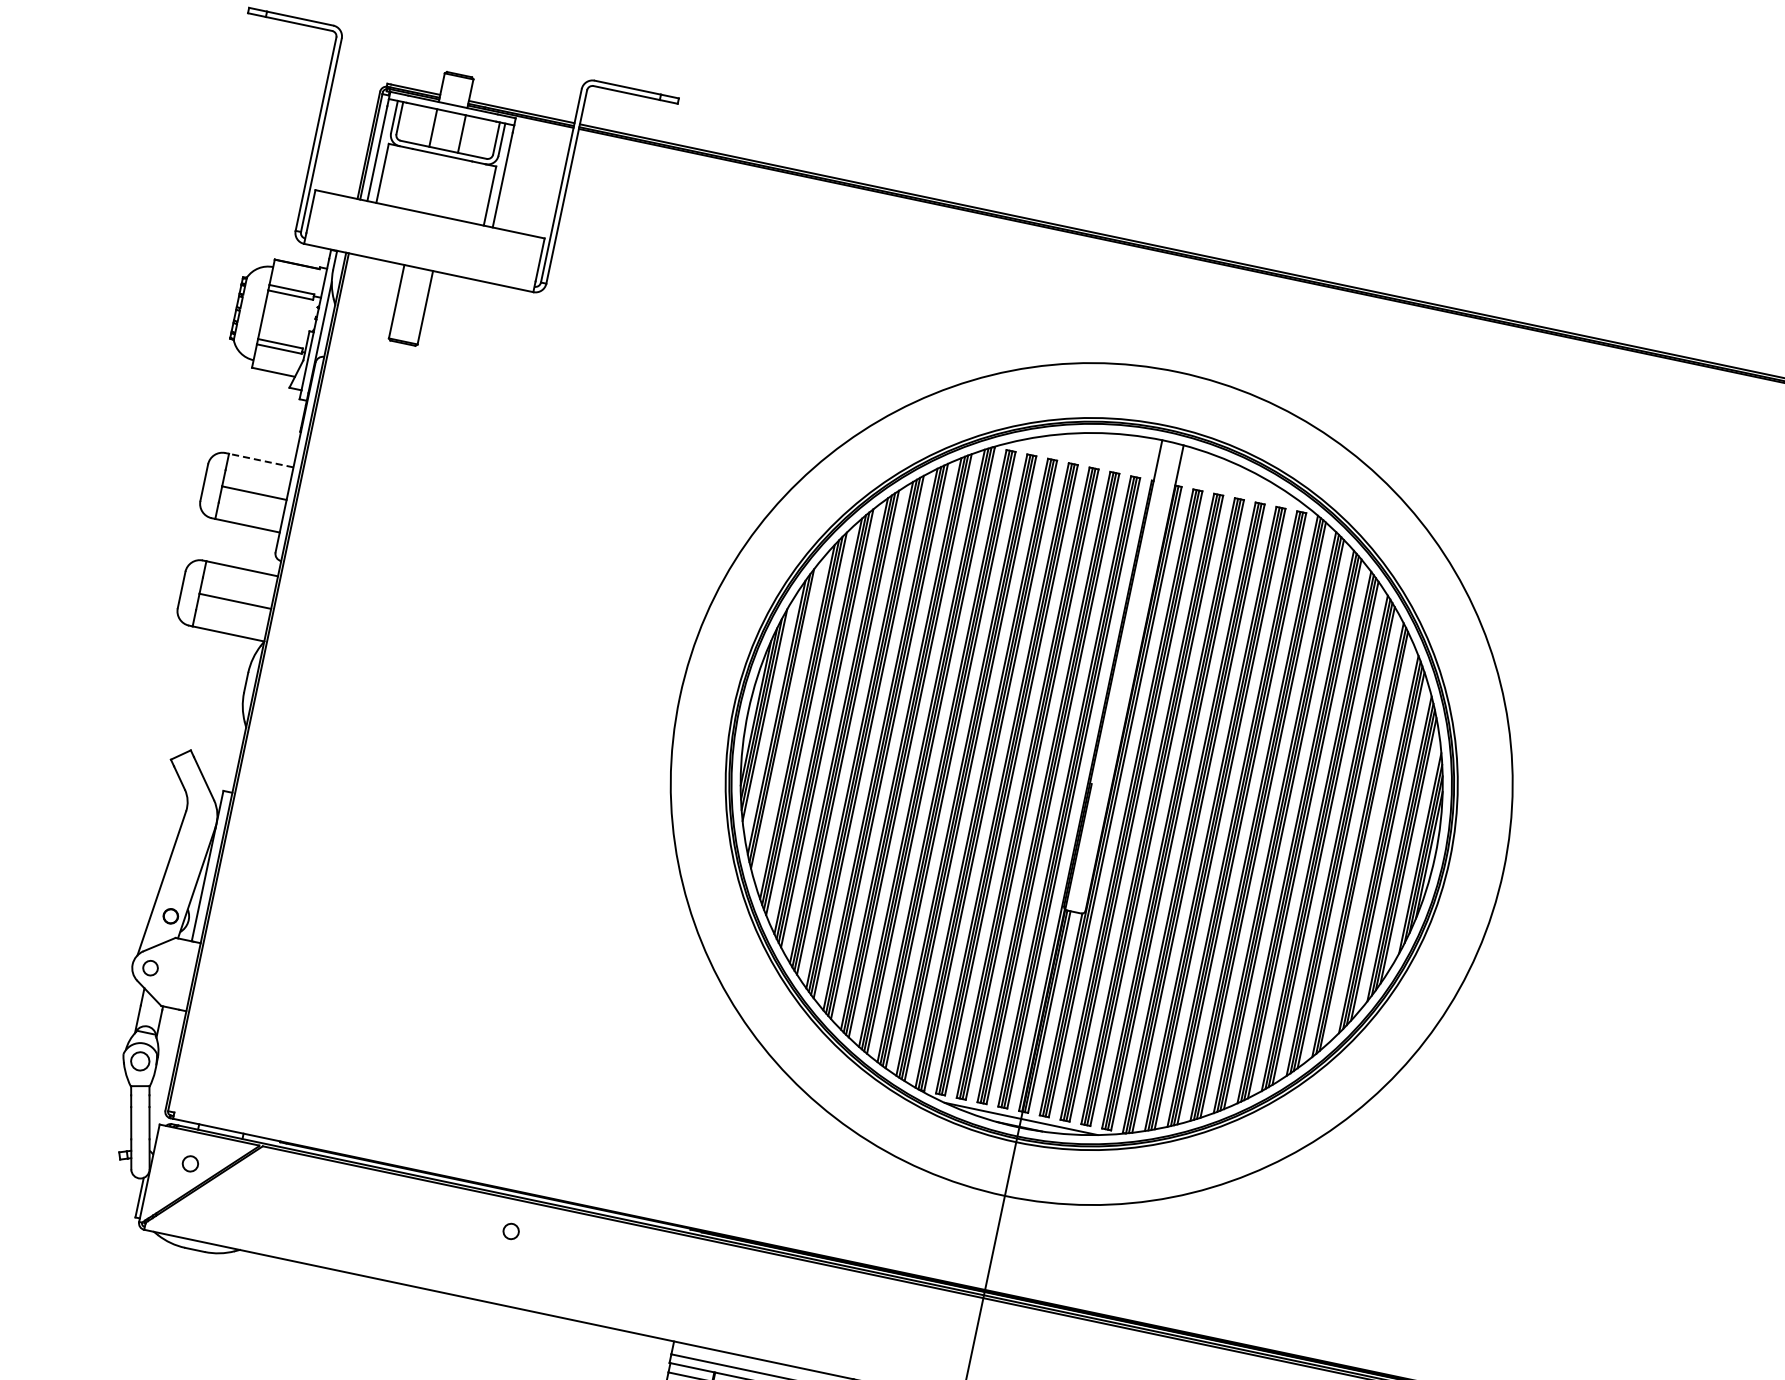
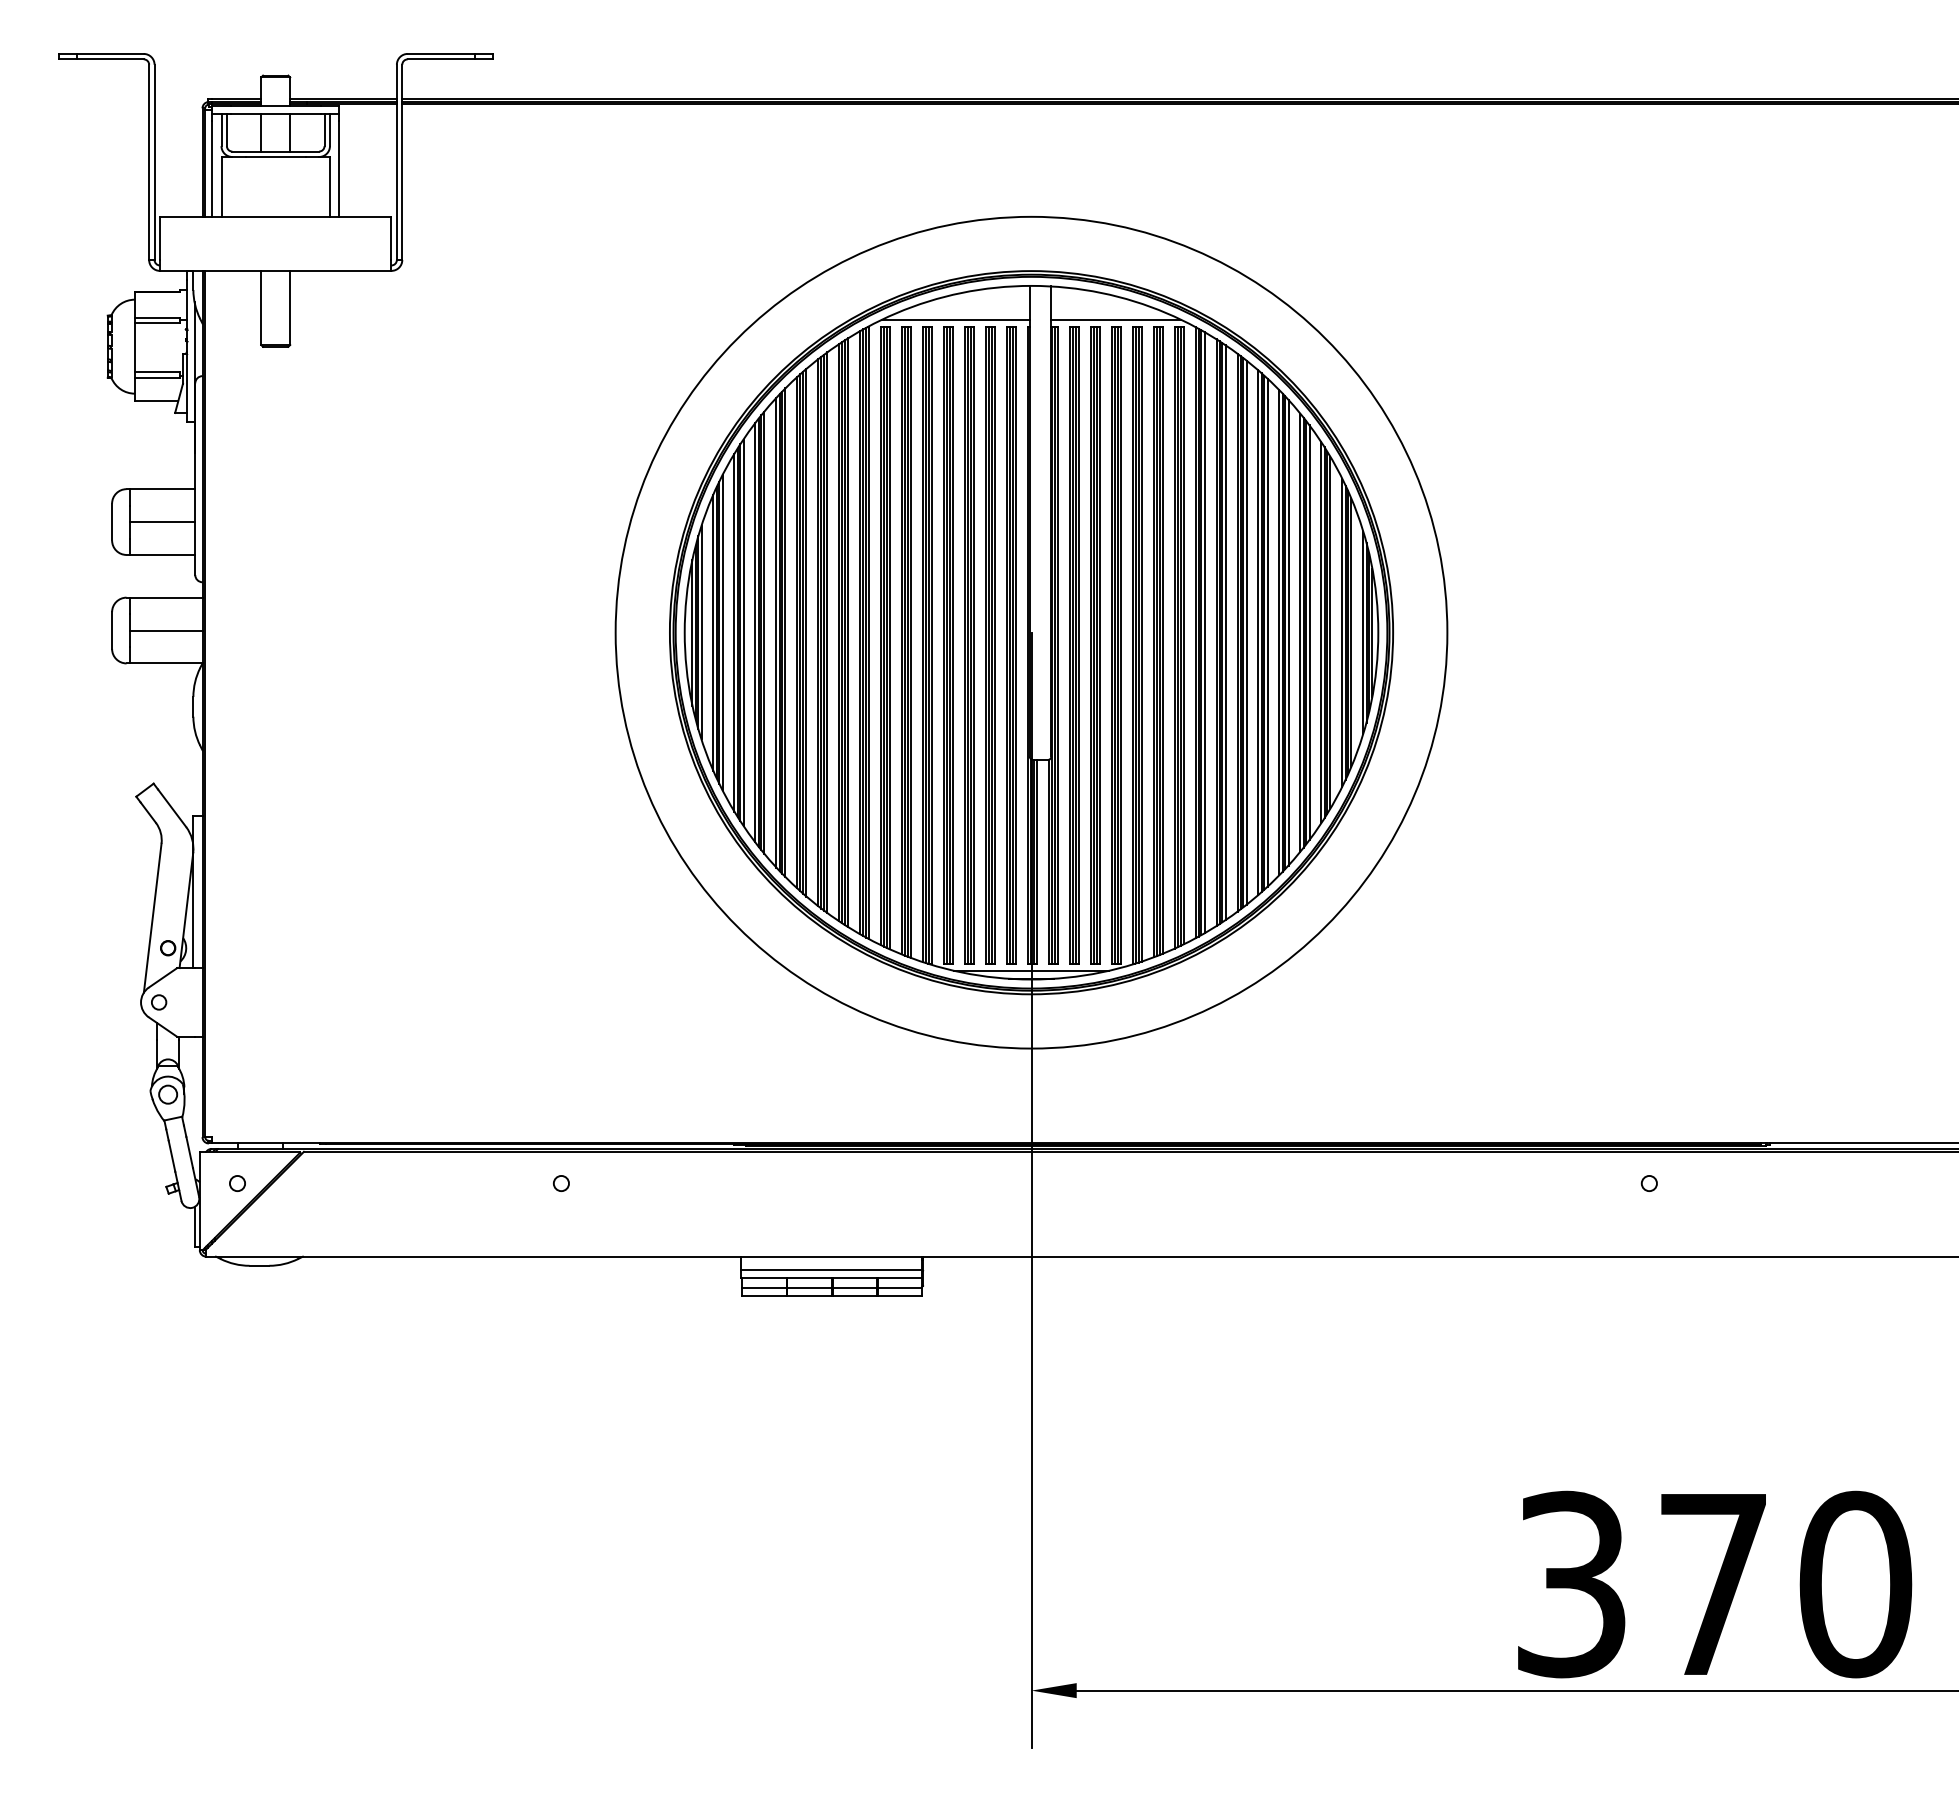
line: (1081, 458) -> (955, 319), added
line: (260, 460) -> (162, 489), dashed -> solid
line: (1241, 491) -> (1116, 319), added
line: (785, 719) -> (722, 632), added
line: (1367, 841) -> (1309, 632), added

